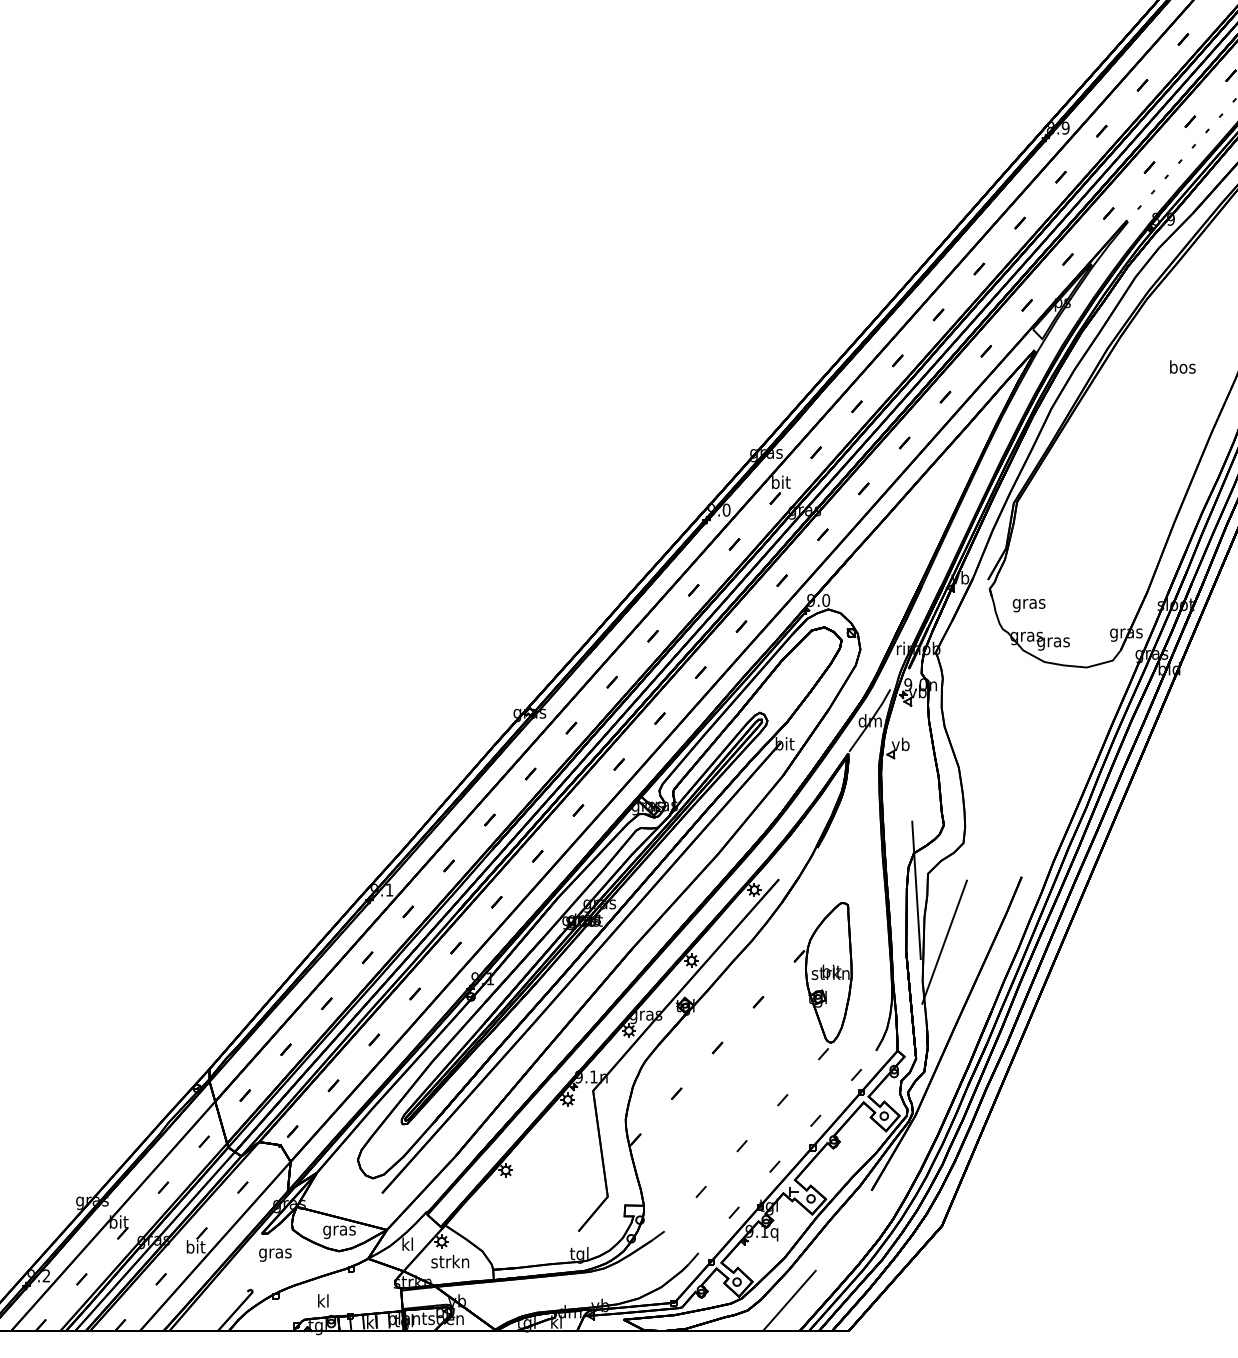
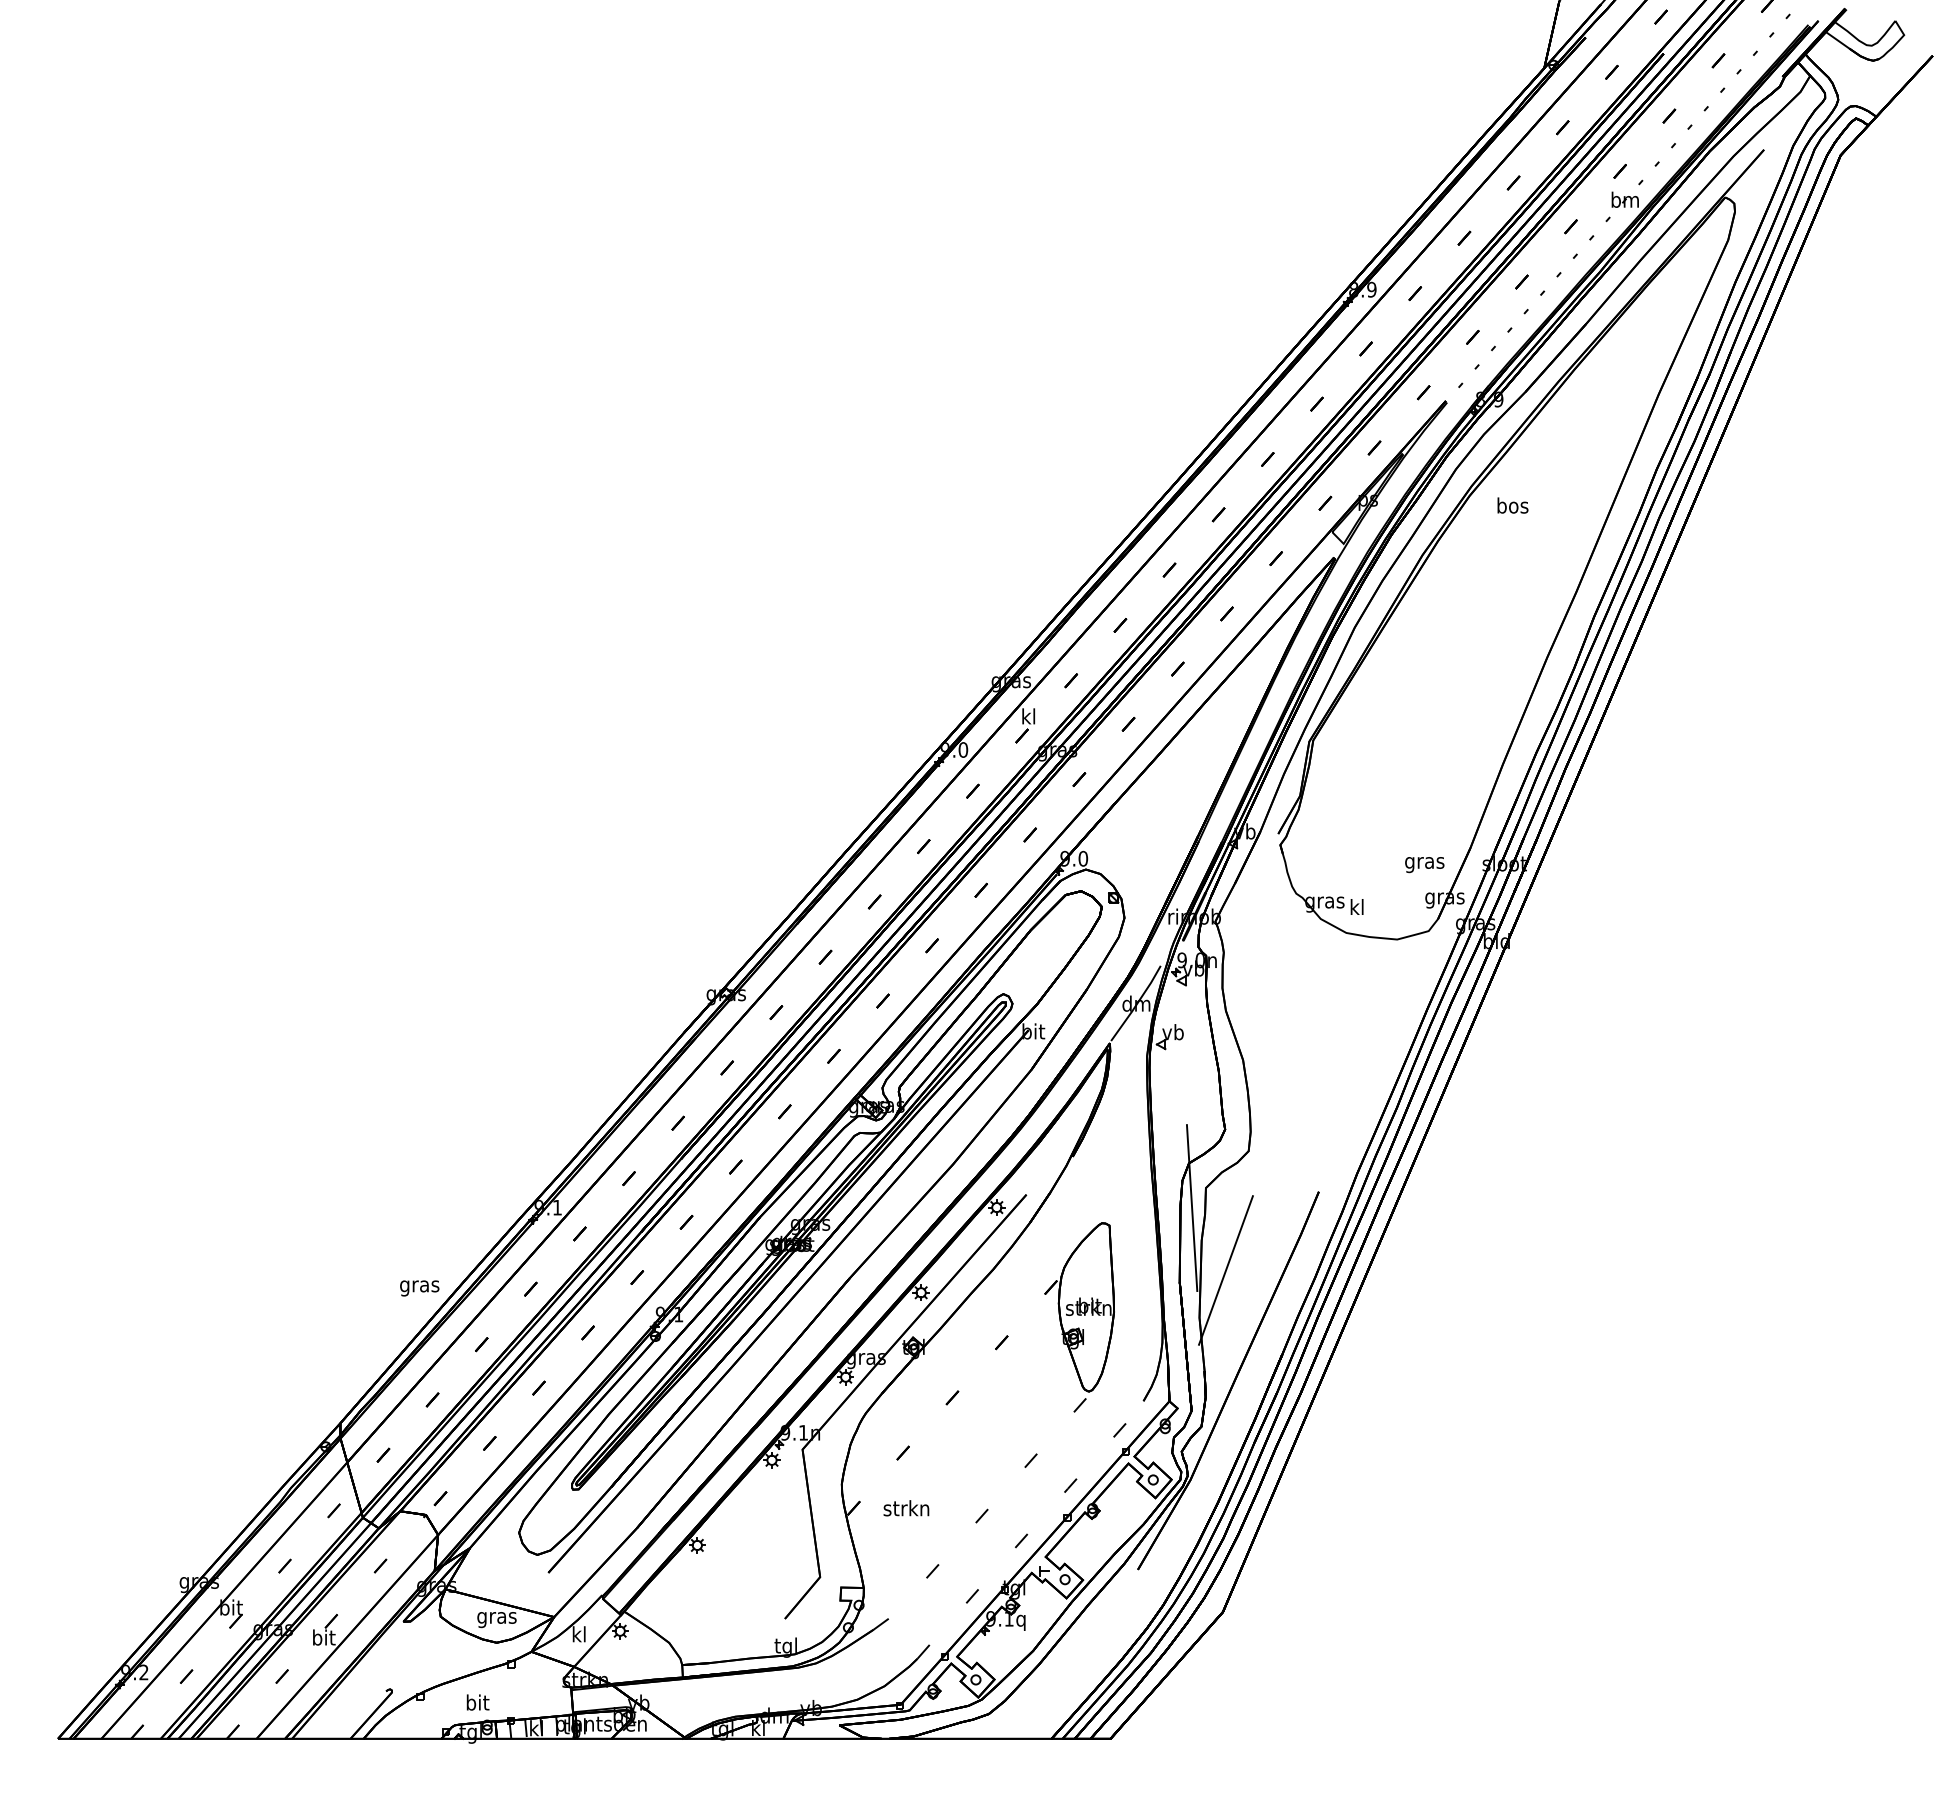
text: (1182, 366) -> (1512, 505), moved
text: (781, 482) -> (1029, 716), bit -> kl
text: (1028, 606) -> (1424, 865), moved
text: (1052, 642) -> (1356, 909), gras -> kl
text: (275, 1255) -> (419, 1288), moved
text: (450, 1261) -> (906, 1508), moved
text: (323, 1300) -> (477, 1702), kl -> bit
line: (789, 1300) -> (1038, 1702), removed

